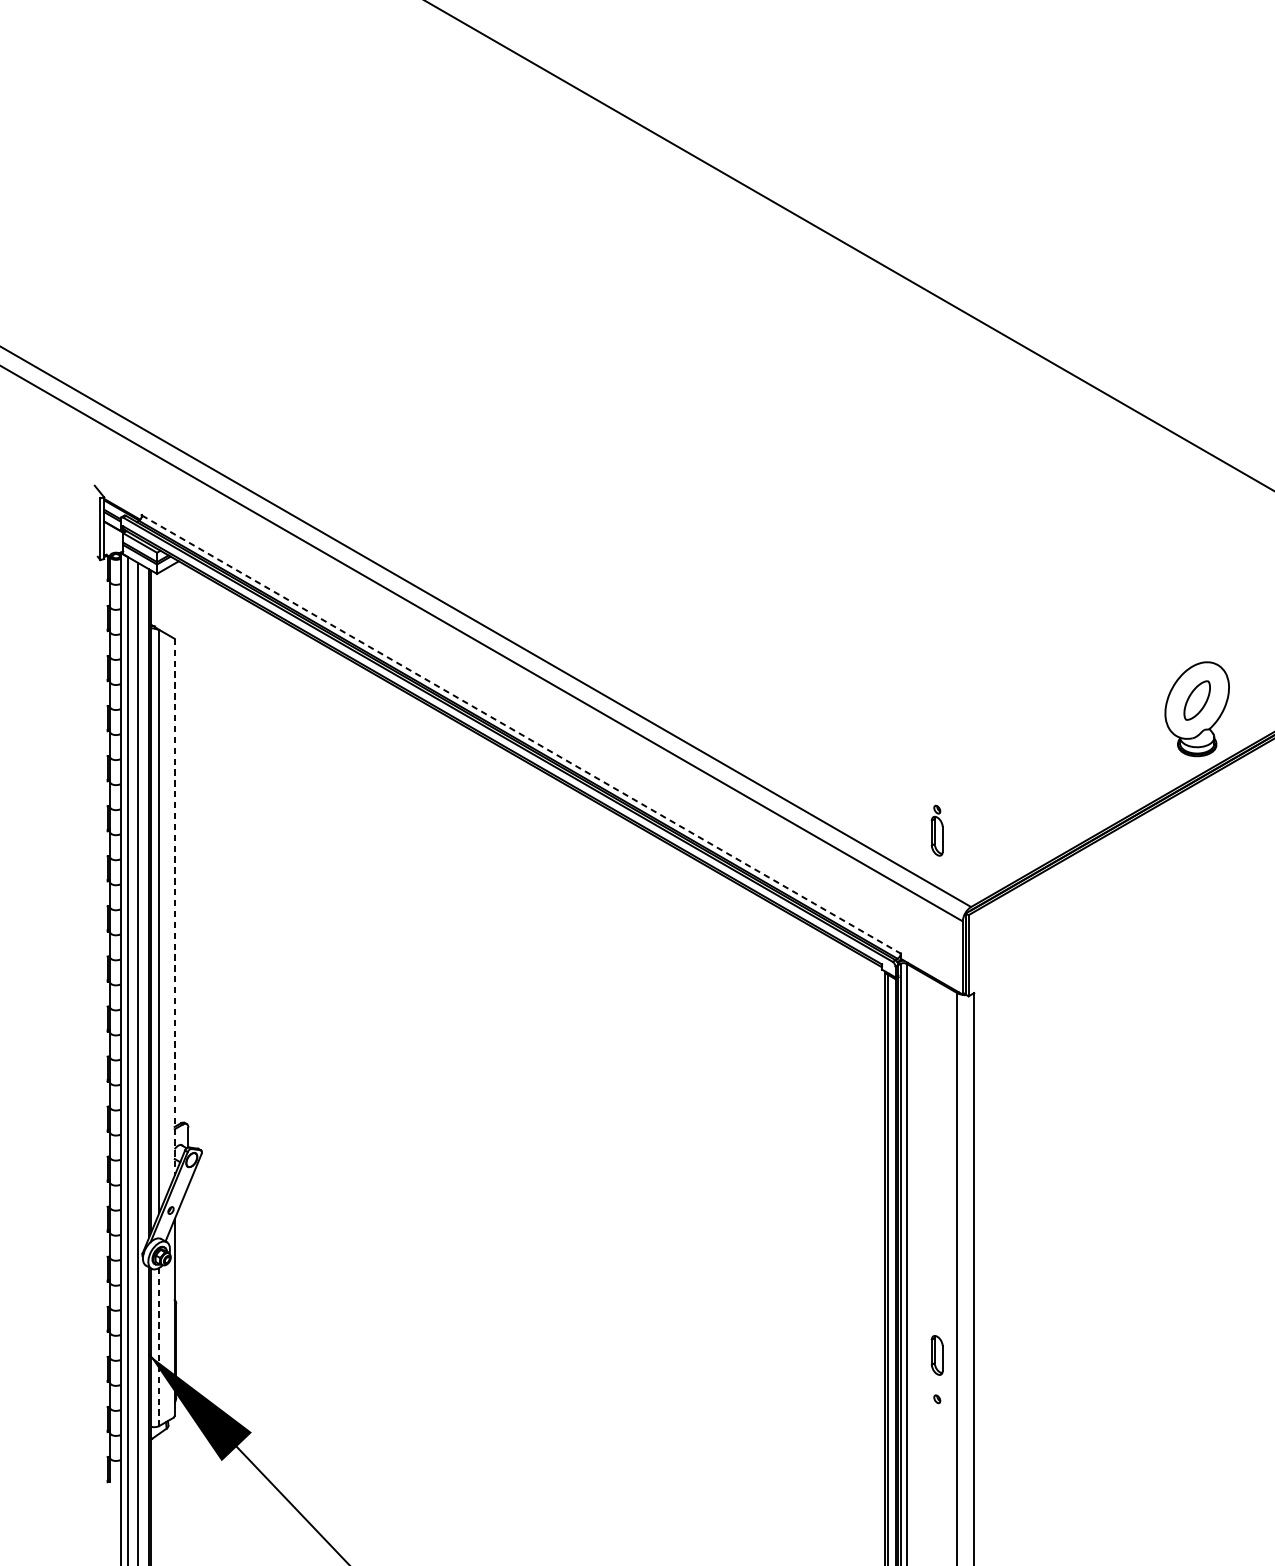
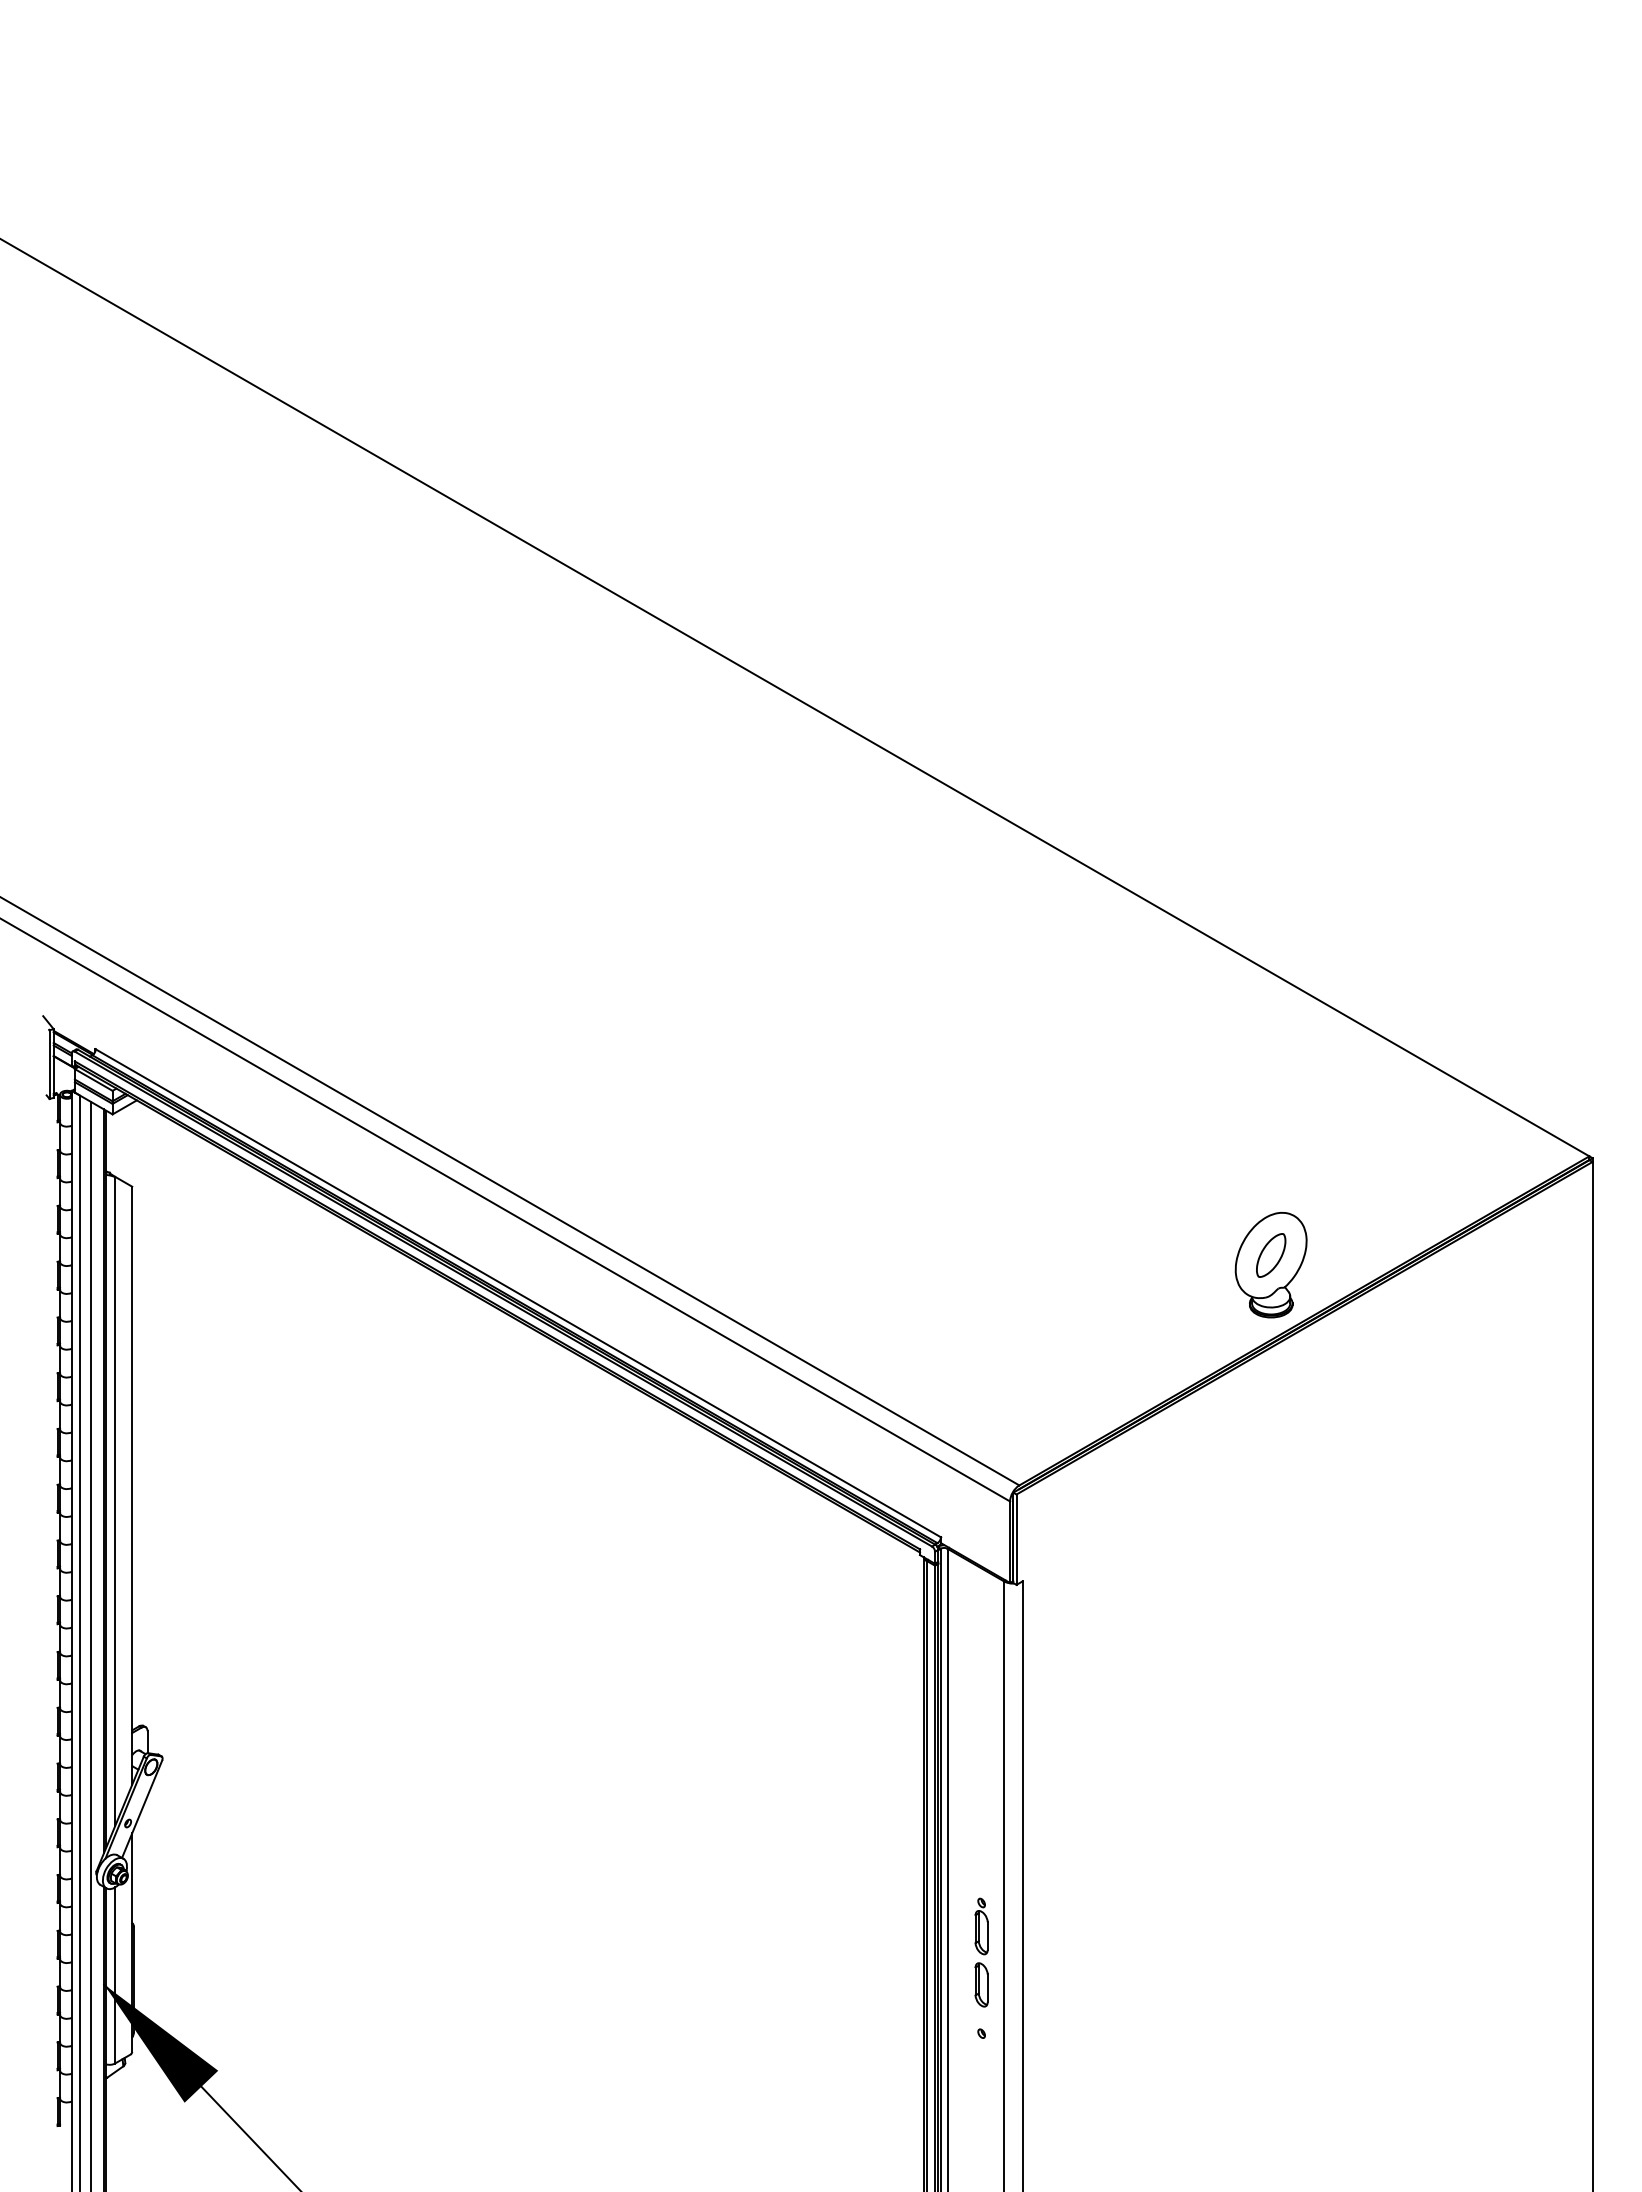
line: (521, 734) -> (518, 1293), dashed -> solid
part: (937, 830) -> (981, 1926), moved
line: (174, 907) -> (132, 1486), dashed -> solid
line: (159, 1346) -> (115, 1975), dashed -> solid

